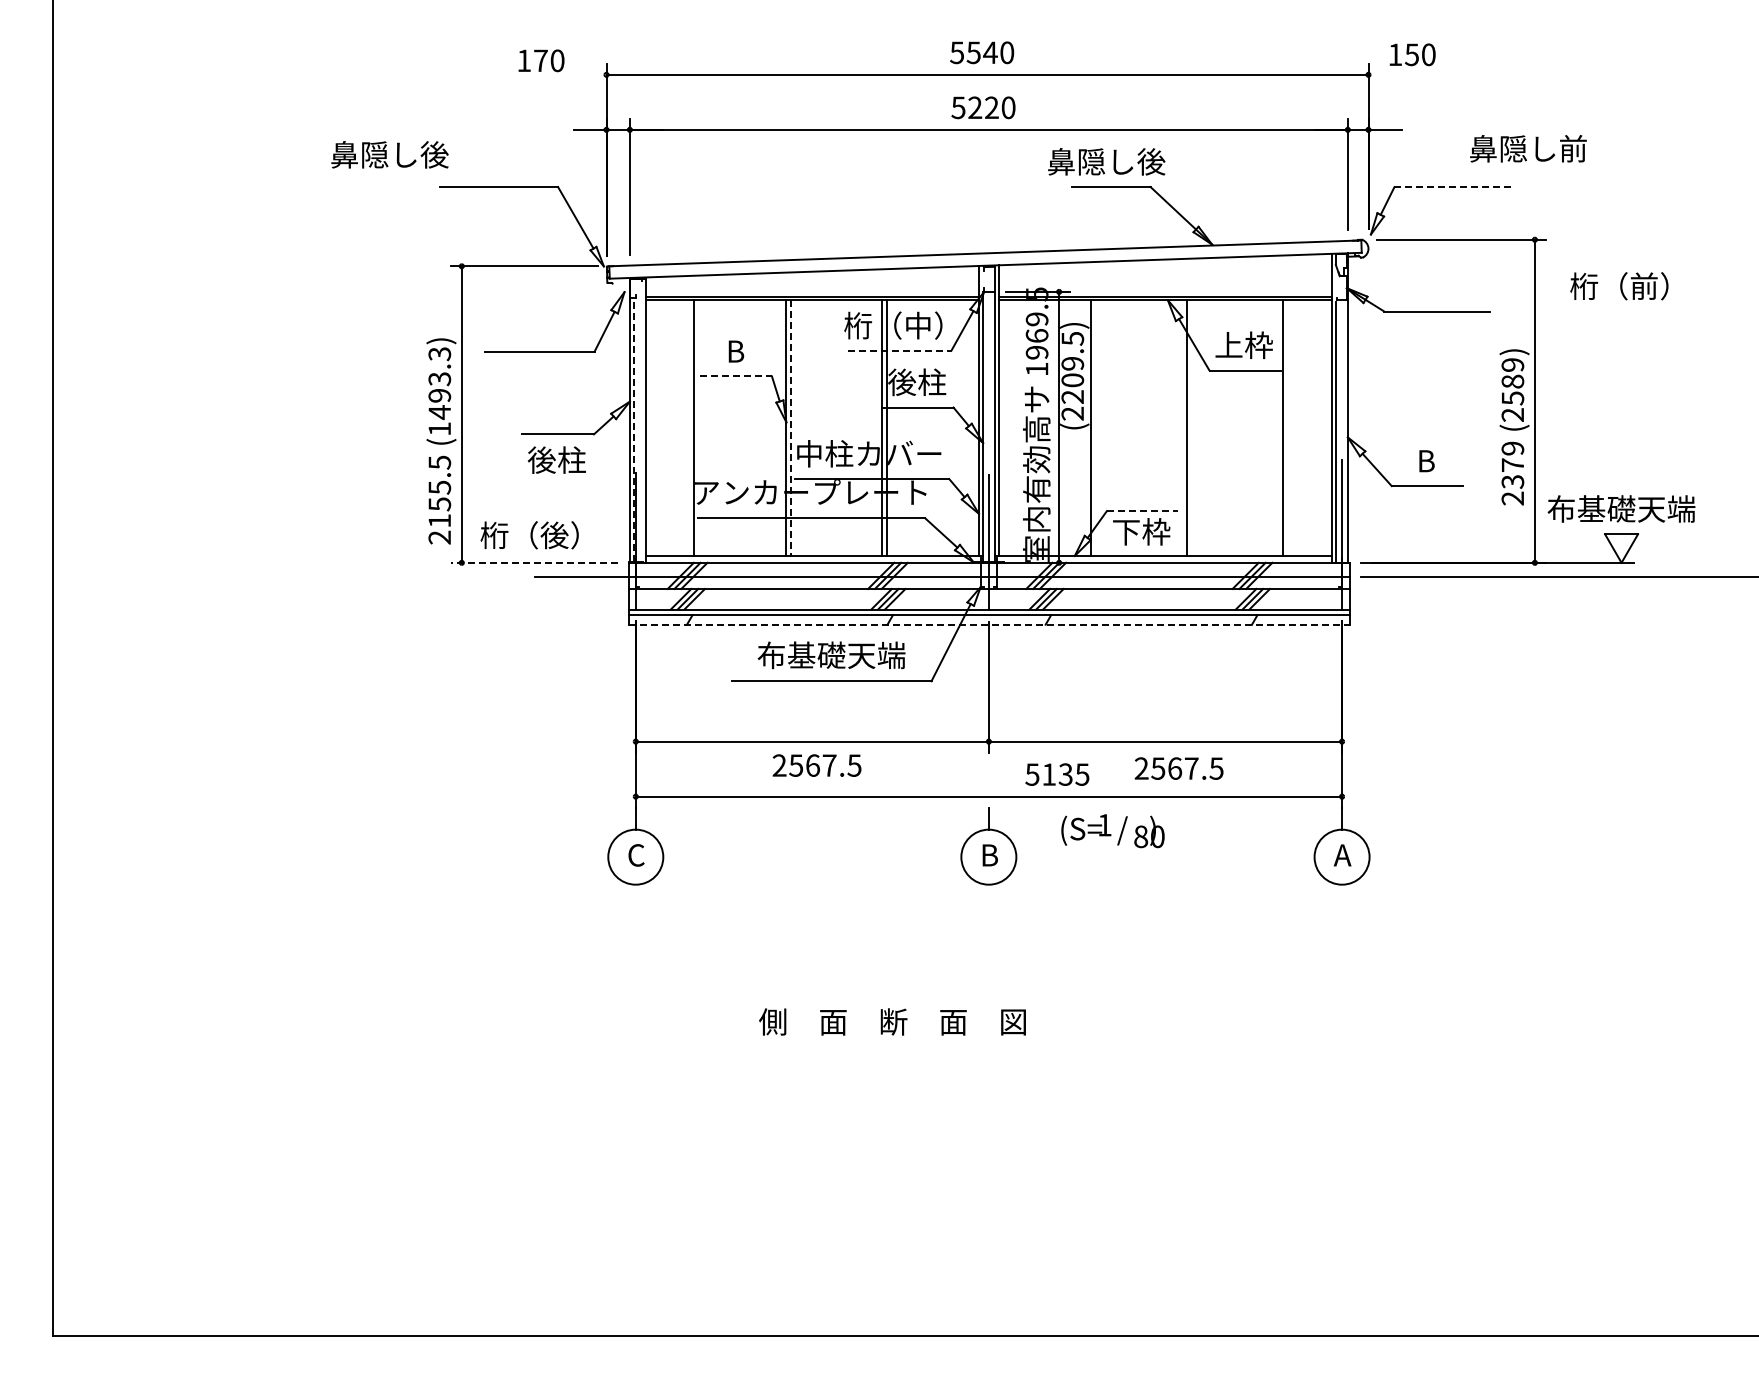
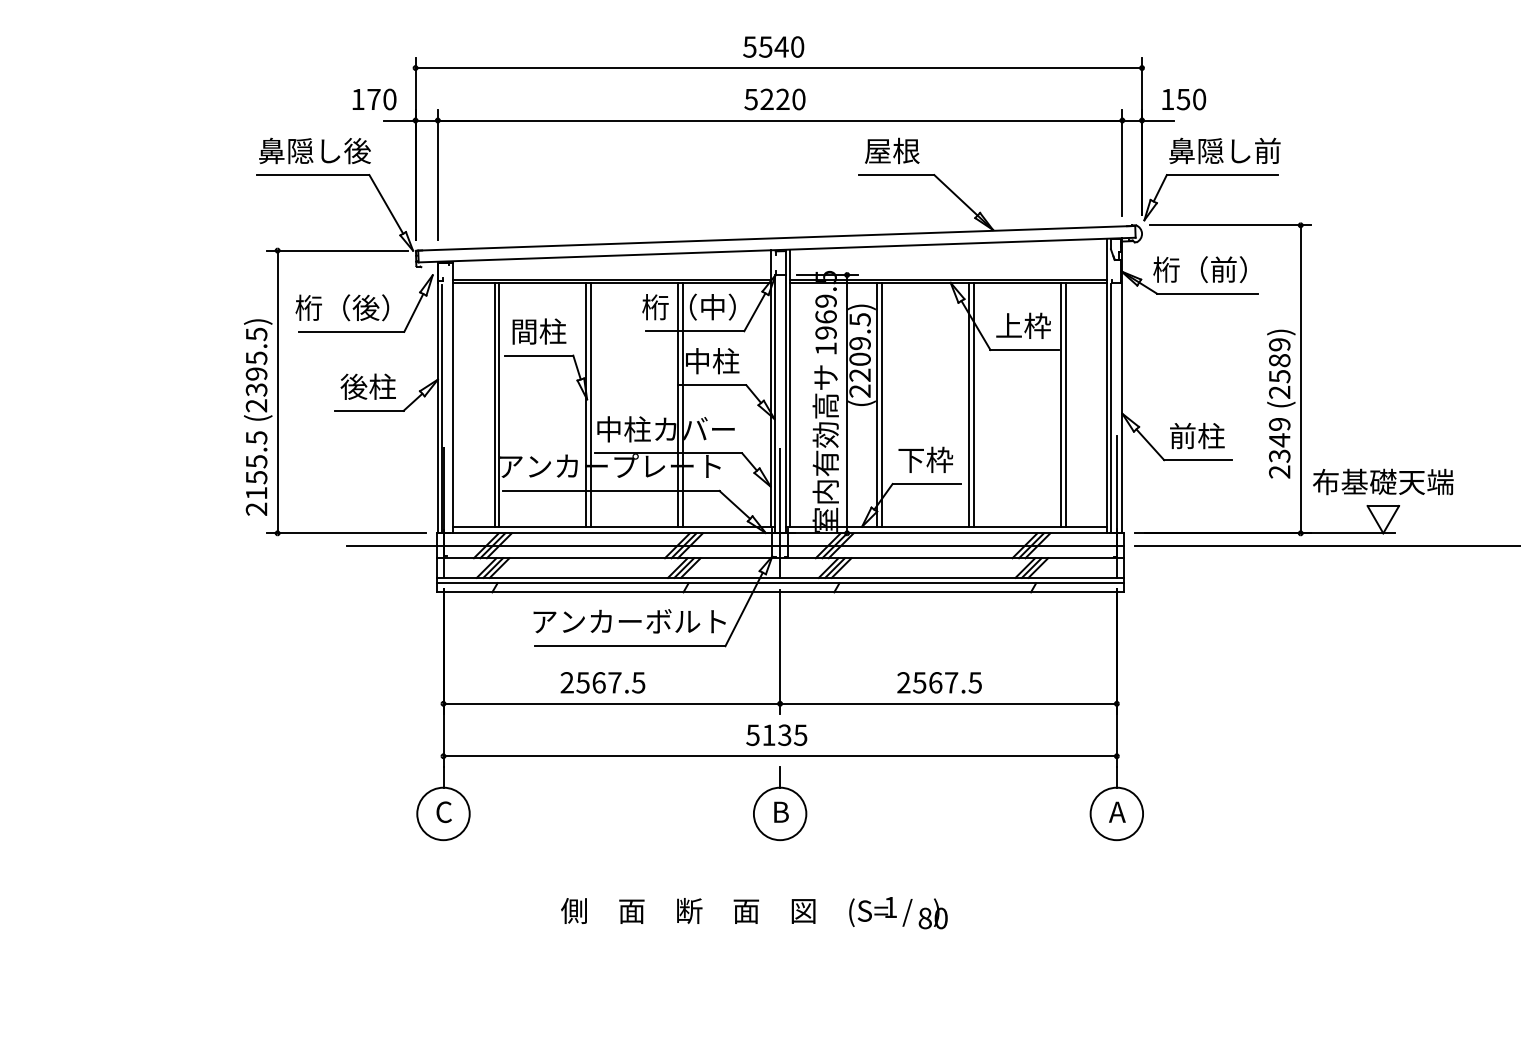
text: (1412, 54) -> (1184, 99), moved
text: (541, 60) -> (374, 99), moved
text: (1528, 148) -> (1225, 150), moved
text: (389, 154) -> (314, 150), moved
text: (1106, 161) -> (892, 150), 鼻隠し後 -> 屋根
line: (1453, 187) -> (1223, 175), dashed -> solid
text: (1619, 286) -> (1200, 269), moved
text: (736, 350) -> (539, 330), B -> 間柱
line: (899, 350) -> (694, 330), dashed -> solid
line: (736, 376) -> (539, 355), dashed -> solid
text: (902, 382) -> (697, 361), 後柱 -> 中柱
text: (439, 391) -> (256, 369), (1493.3) -> (2395.5)
line: (689, 427) -> (494, 404), added
line: (1095, 427) -> (881, 404), added
line: (1192, 427) -> (974, 404), added
line: (1288, 427) -> (1065, 404), added
line: (790, 428) -> (590, 405), dashed -> solid
line: (634, 433) -> (442, 410), dashed -> solid
text: (556, 459) -> (367, 386), moved
text: (1426, 460) -> (1197, 435), B -> 前柱
text: (1512, 464) -> (1279, 439), 2379 -> 2349
line: (1142, 511) -> (926, 484), dashed -> solid
text: (1141, 531) -> (925, 459), moved
text: (529, 535) -> (342, 307), moved
line: (534, 562) -> (346, 533), dashed -> solid
line: (989, 624) -> (780, 592), dashed -> solid
text: (830, 655) -> (629, 621), 布基礎天端 -> アンカーボルト
text: (816, 765) -> (602, 682), moved
text: (1178, 768) -> (938, 682), moved
text: (1057, 774) -> (776, 735), moved
text: (1112, 831) -> (897, 913), moved
text: (892, 1021) -> (688, 910), moved

